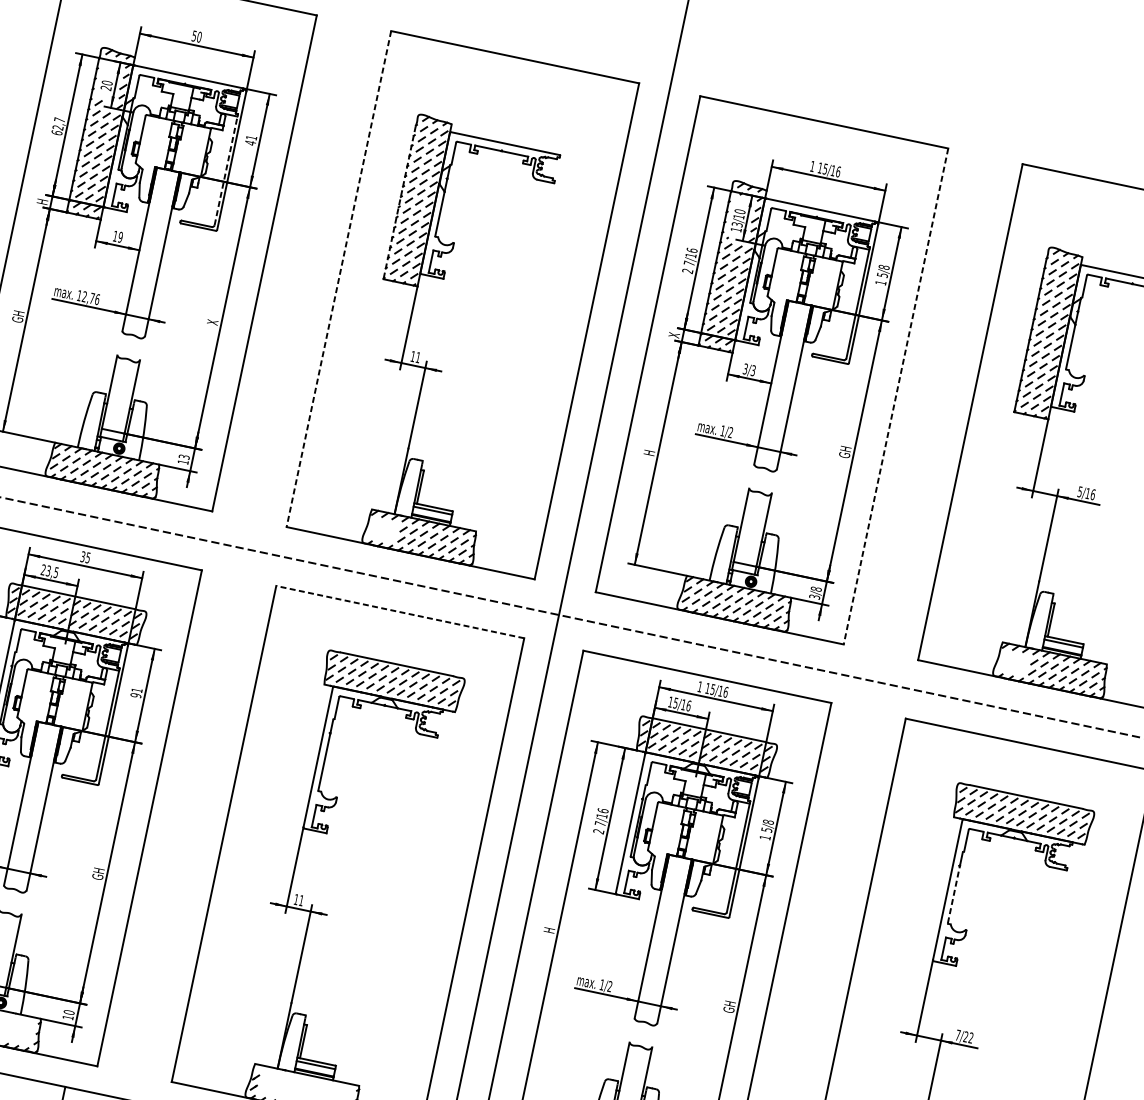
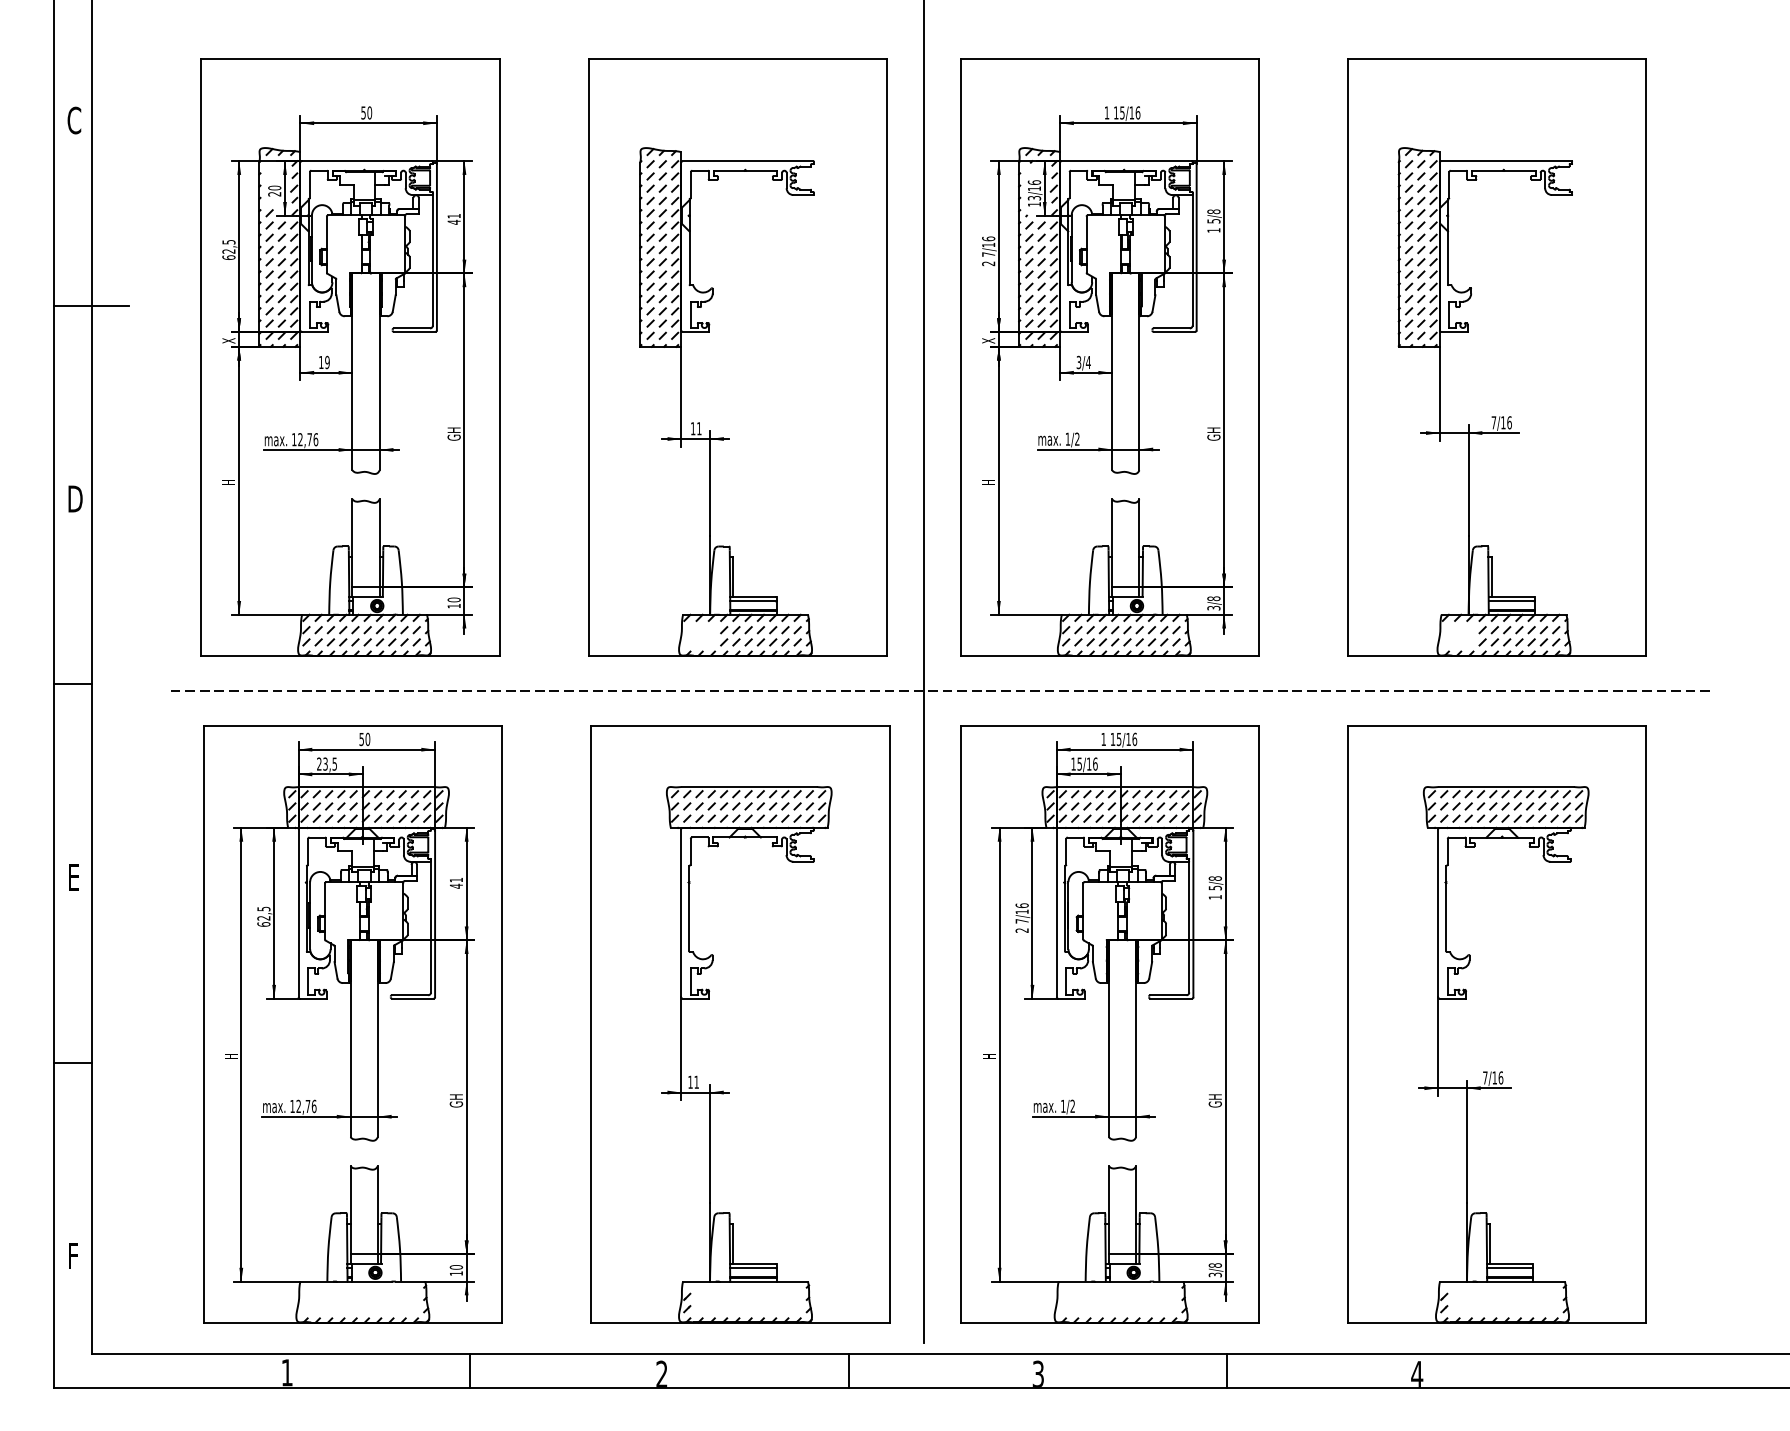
text: (59, 120) -> (228, 242), 62,7 -> 62,5
line: (225, 170) -> (432, 259), dashed -> solid
text: (42, 201) -> (228, 340), H -> X
line: (399, 202) -> (640, 254), dashed -> solid
text: (739, 211) -> (1033, 182), 13/10 -> 13/16
line: (338, 279) -> (588, 358), dashed -> solid
text: (17, 316) -> (228, 478), GH -> H
text: (212, 318) -> (453, 433), X -> GH
text: (752, 370) -> (1087, 362), 3/3 -> 3/4
line: (895, 397) -> (1258, 358), dashed -> solid
text: (183, 456) -> (453, 599), 13 -> 10
text: (1079, 491) -> (1493, 422), 5/16 -> 7/16
text: (85, 556) -> (364, 738), 35 -> 50
line: (399, 612) -> (739, 726), dashed -> solid
text: (136, 694) -> (456, 885), 91 -> 41
line: (954, 894) -> (1446, 916), dashed -> solid
text: (968, 1037) -> (1497, 1077), 7/22 -> 7/16

